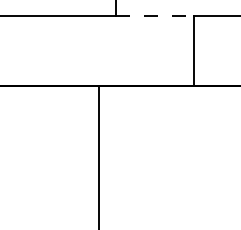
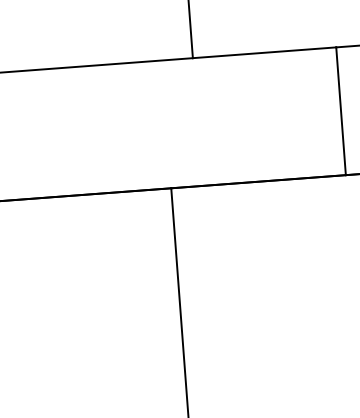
line: (155, 16) -> (265, 53), dashed -> solid

